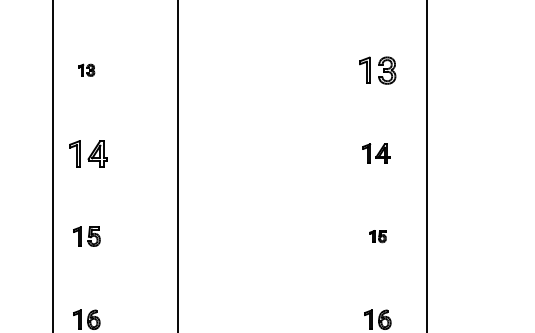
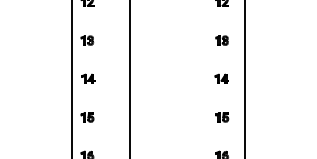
part: (86, 70) -> (87, 40), size x1.67
part: (376, 70) -> (221, 40), size x0.71
part: (89, 152) -> (88, 78), size x0.71
part: (378, 236) -> (222, 117), size x1.67

